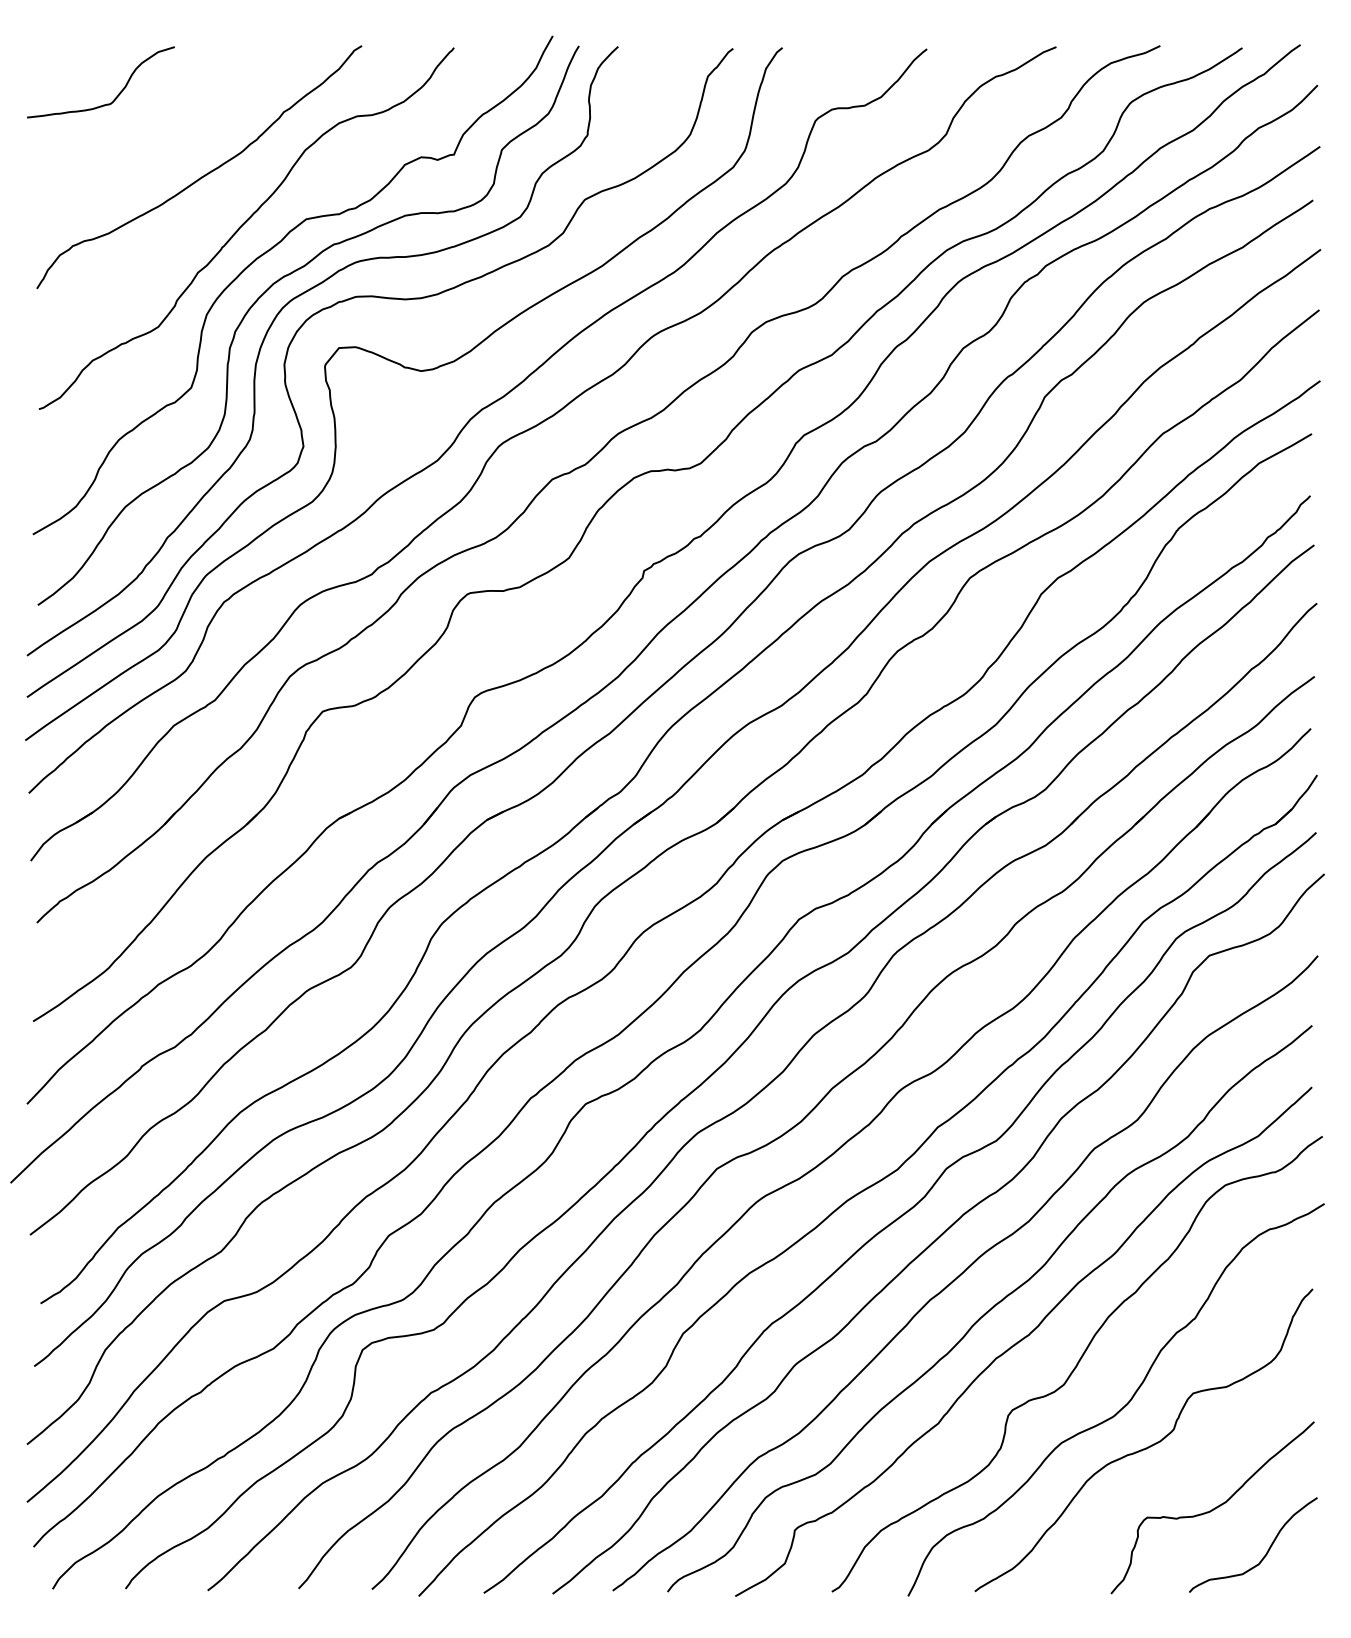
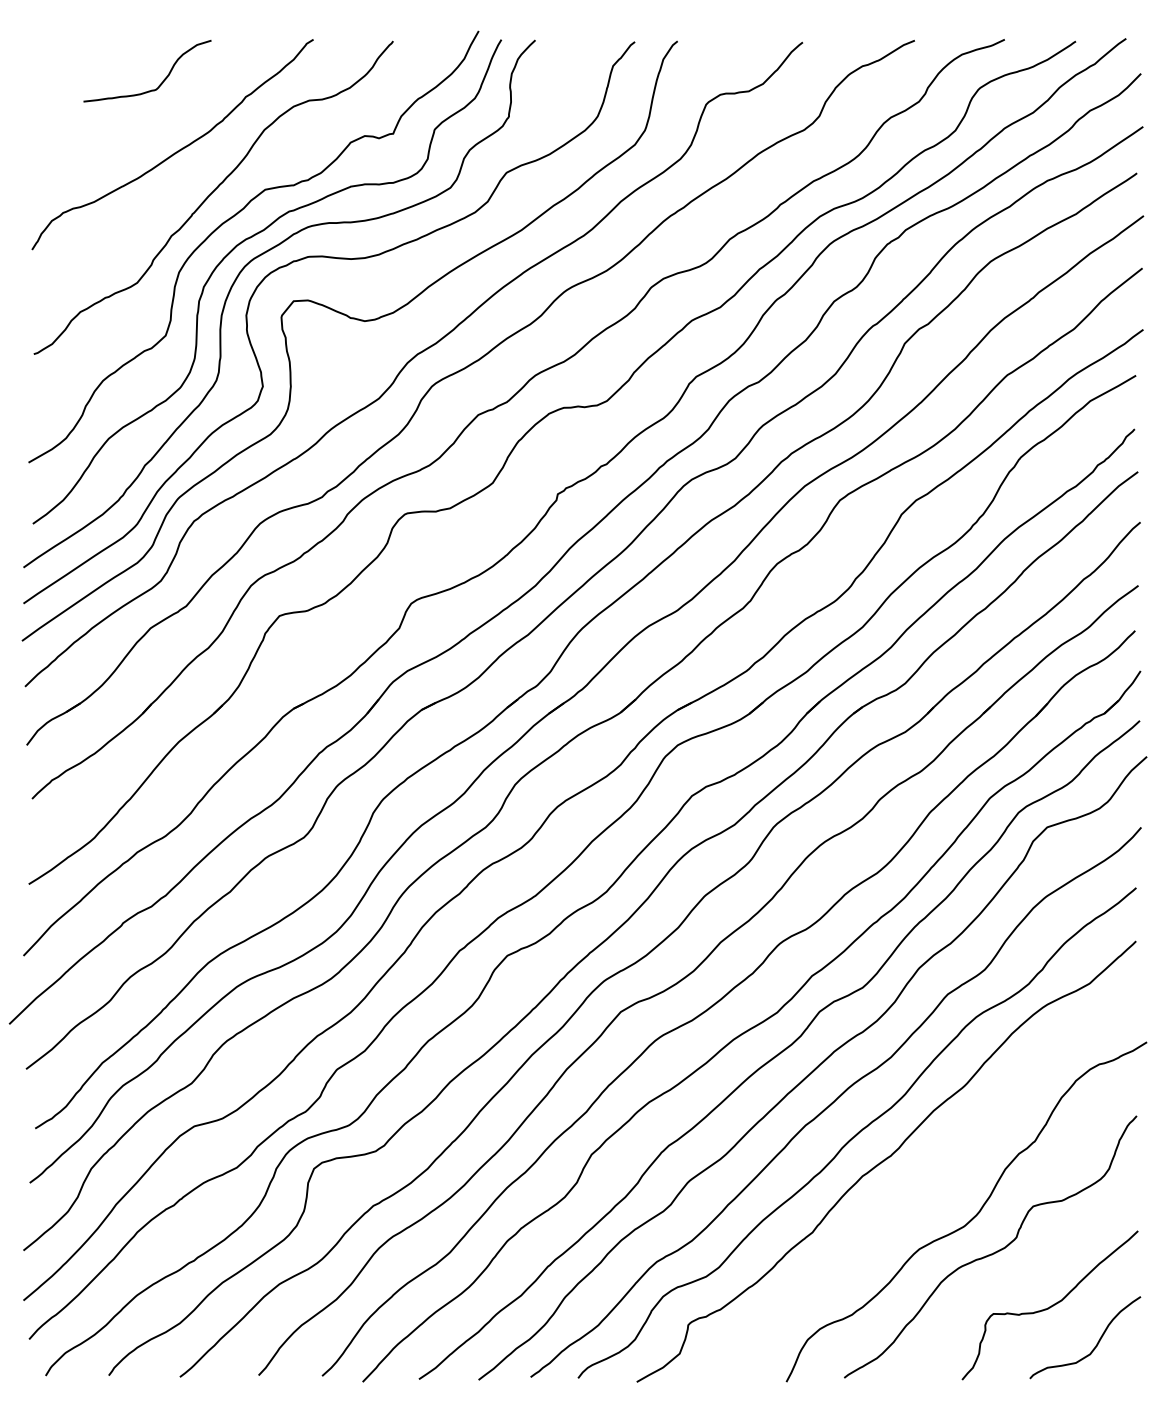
curve: (115, 96) -> (160, 83), moved
curve: (1076, 1363) -> (932, 1180), removed

